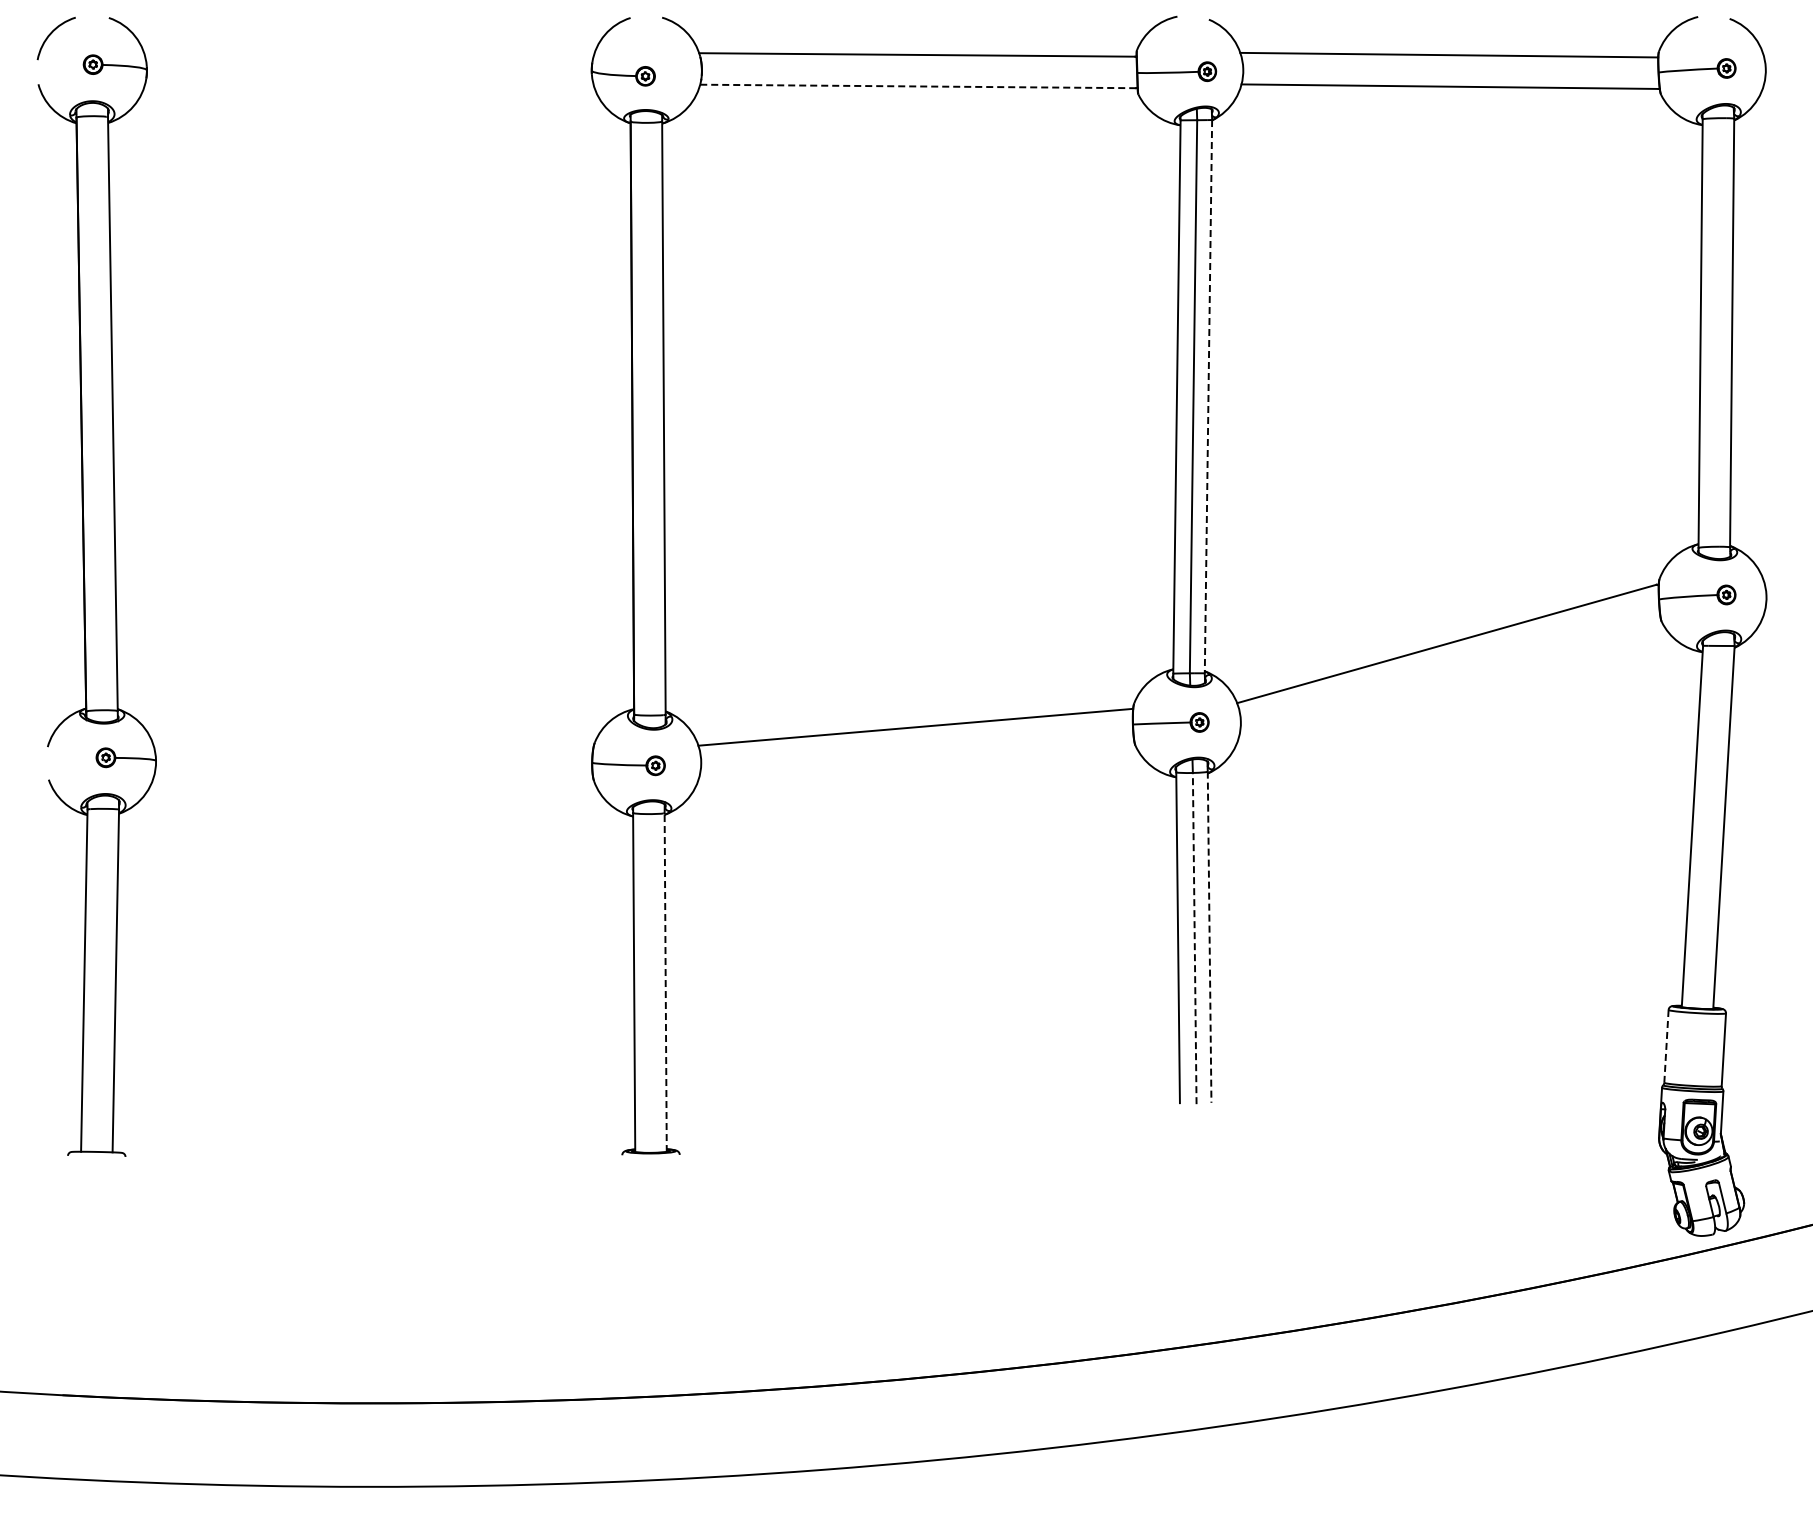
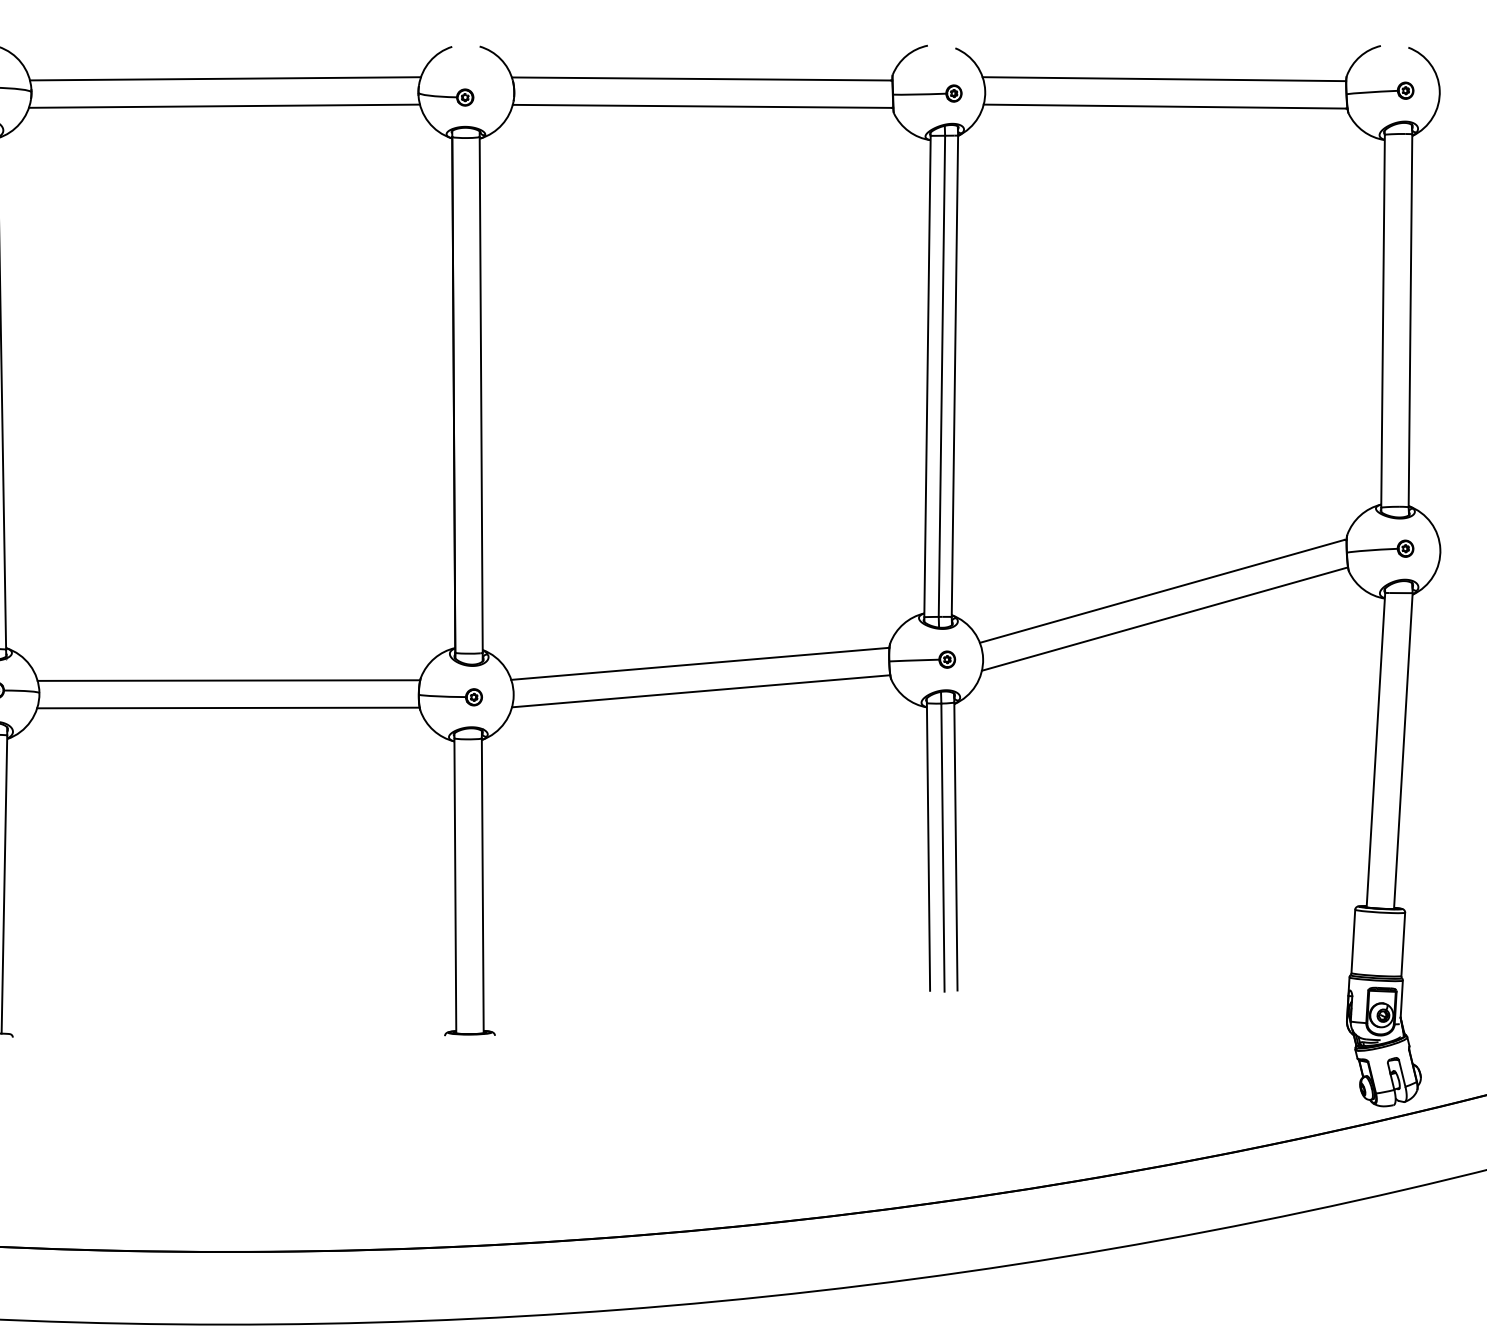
line: (369, 54) -> (225, 78), added
line: (368, 86) -> (224, 106), added
line: (917, 86) -> (701, 106), dashed -> solid
line: (1208, 396) -> (954, 376), dashed -> solid
line: (1449, 675) -> (1164, 618), added
line: (373, 746) -> (228, 680), added
line: (916, 758) -> (700, 691), added
line: (373, 777) -> (228, 707), added
line: (1209, 937) -> (955, 846), dashed -> solid
line: (1194, 938) -> (942, 847), dashed -> solid
line: (665, 982) -> (482, 885), dashed -> solid
line: (1666, 1046) -> (1353, 941), dashed -> solid

